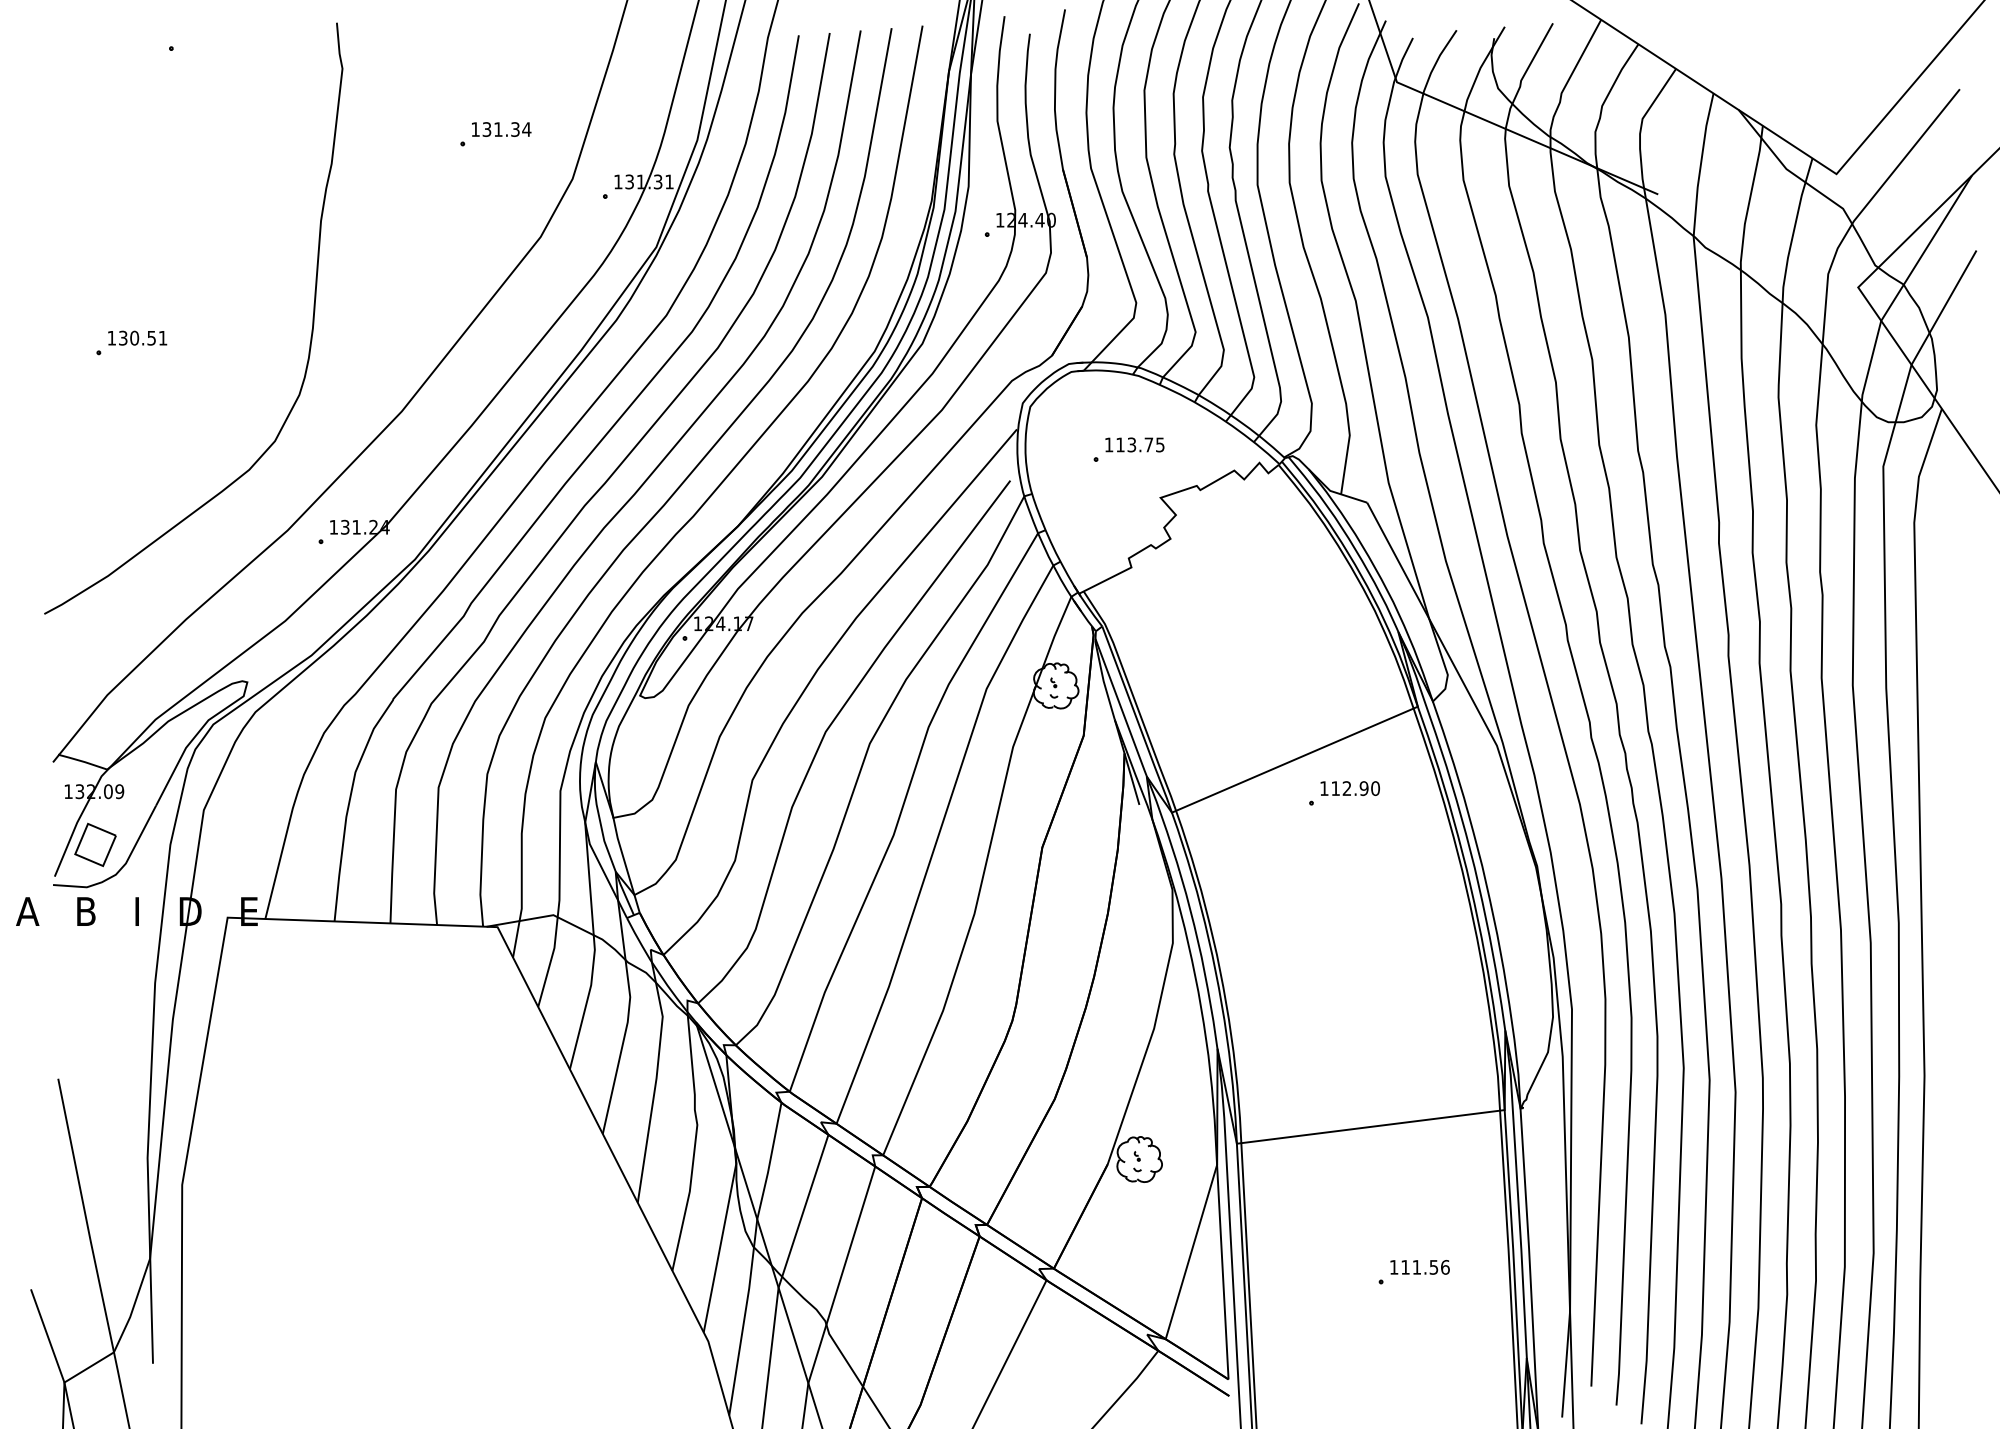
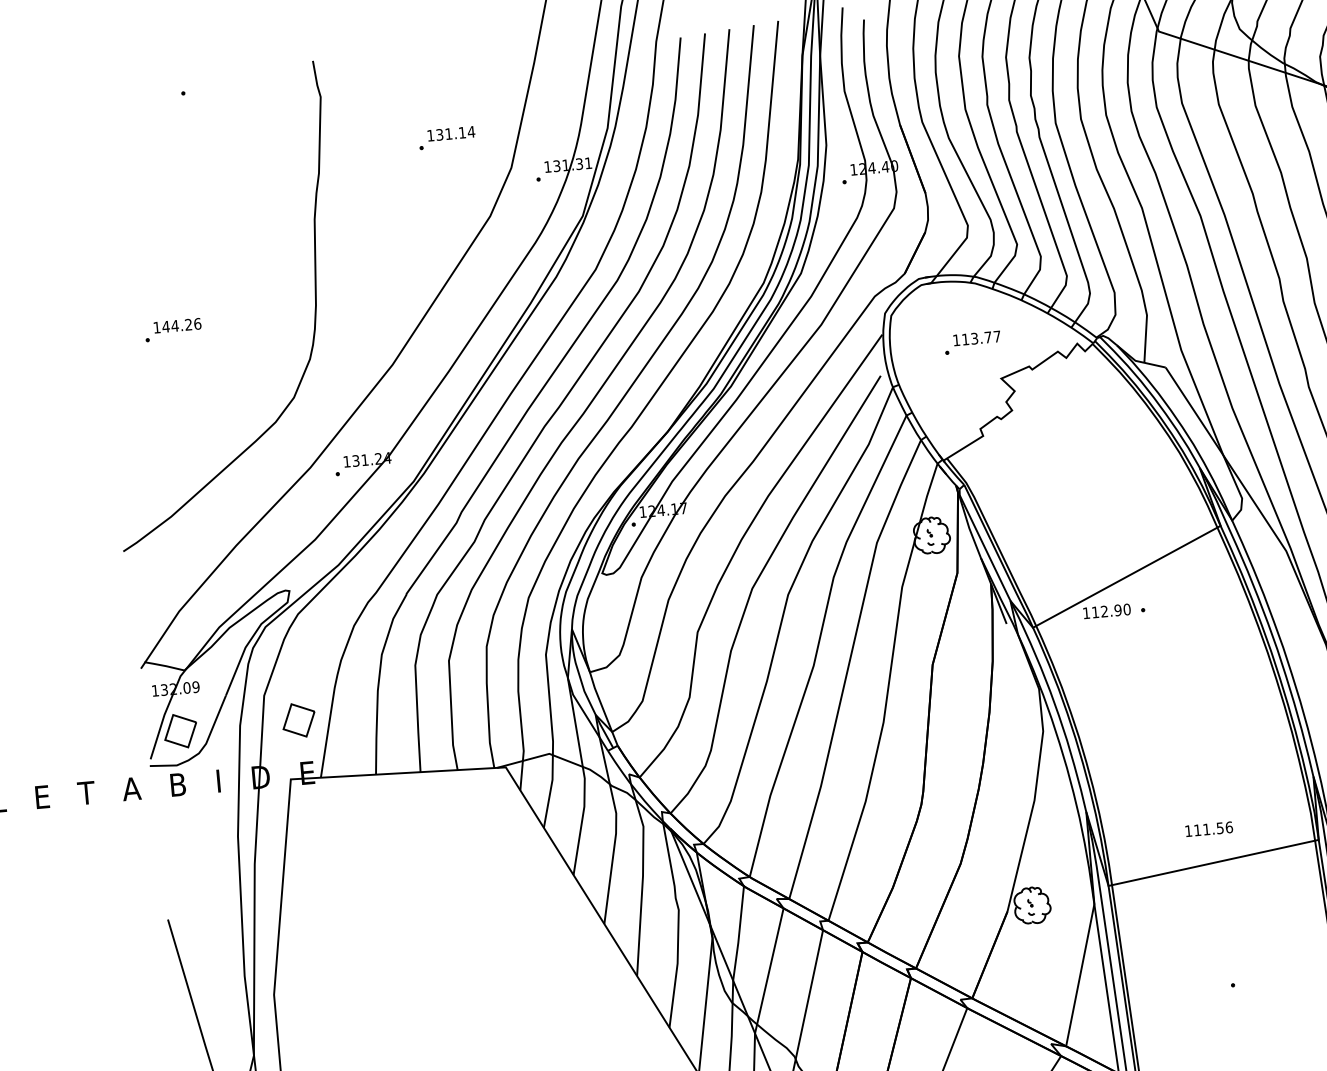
text: (515, 129) -> (462, 132), 131.34 -> 131.14
text: (142, 337) -> (181, 324), 130.51 -> 144.26
text: (1160, 444) -> (997, 336), 113.75 -> 113.77
text: (1349, 788) -> (1106, 611), moved
part: (244, 844) -> (298, 720), added
text: (1419, 1267) -> (1208, 829), moved

